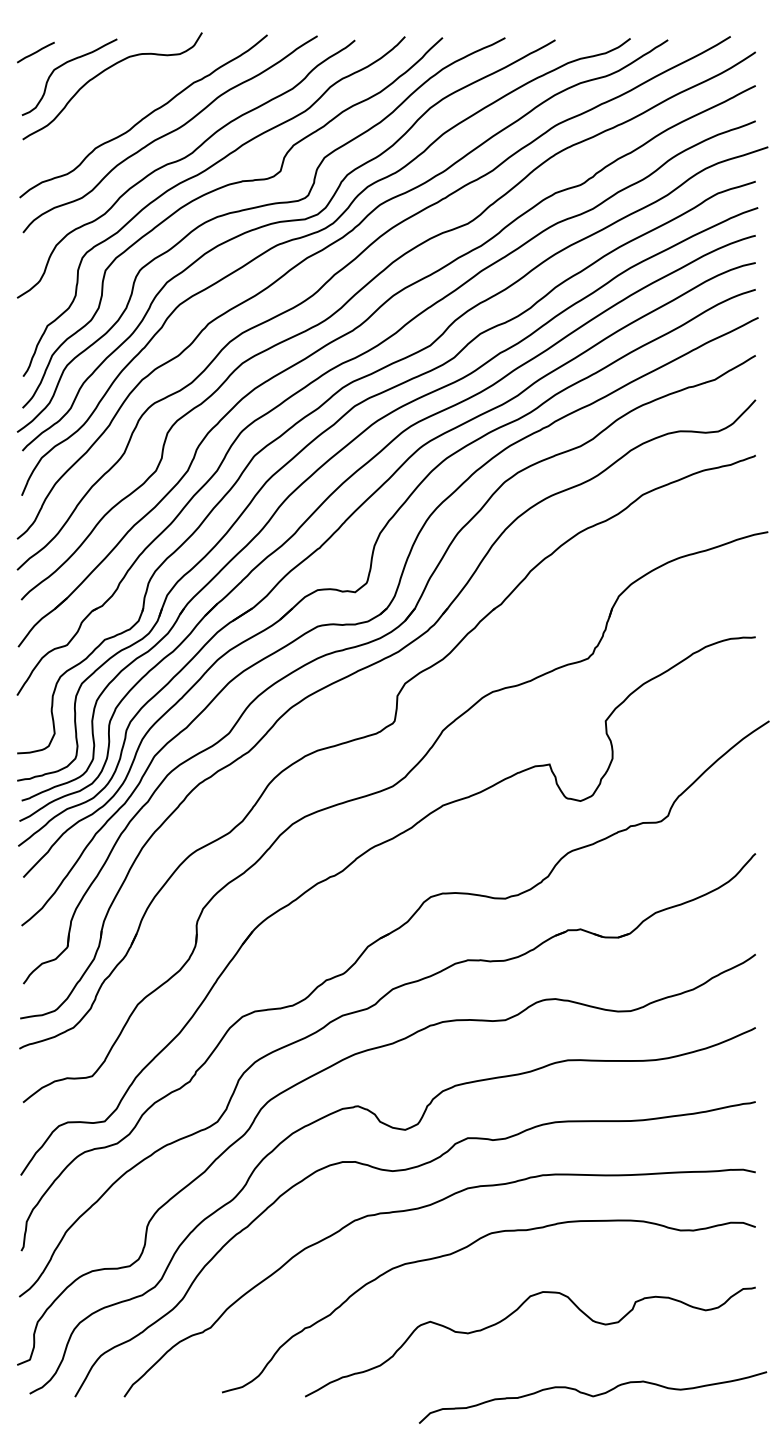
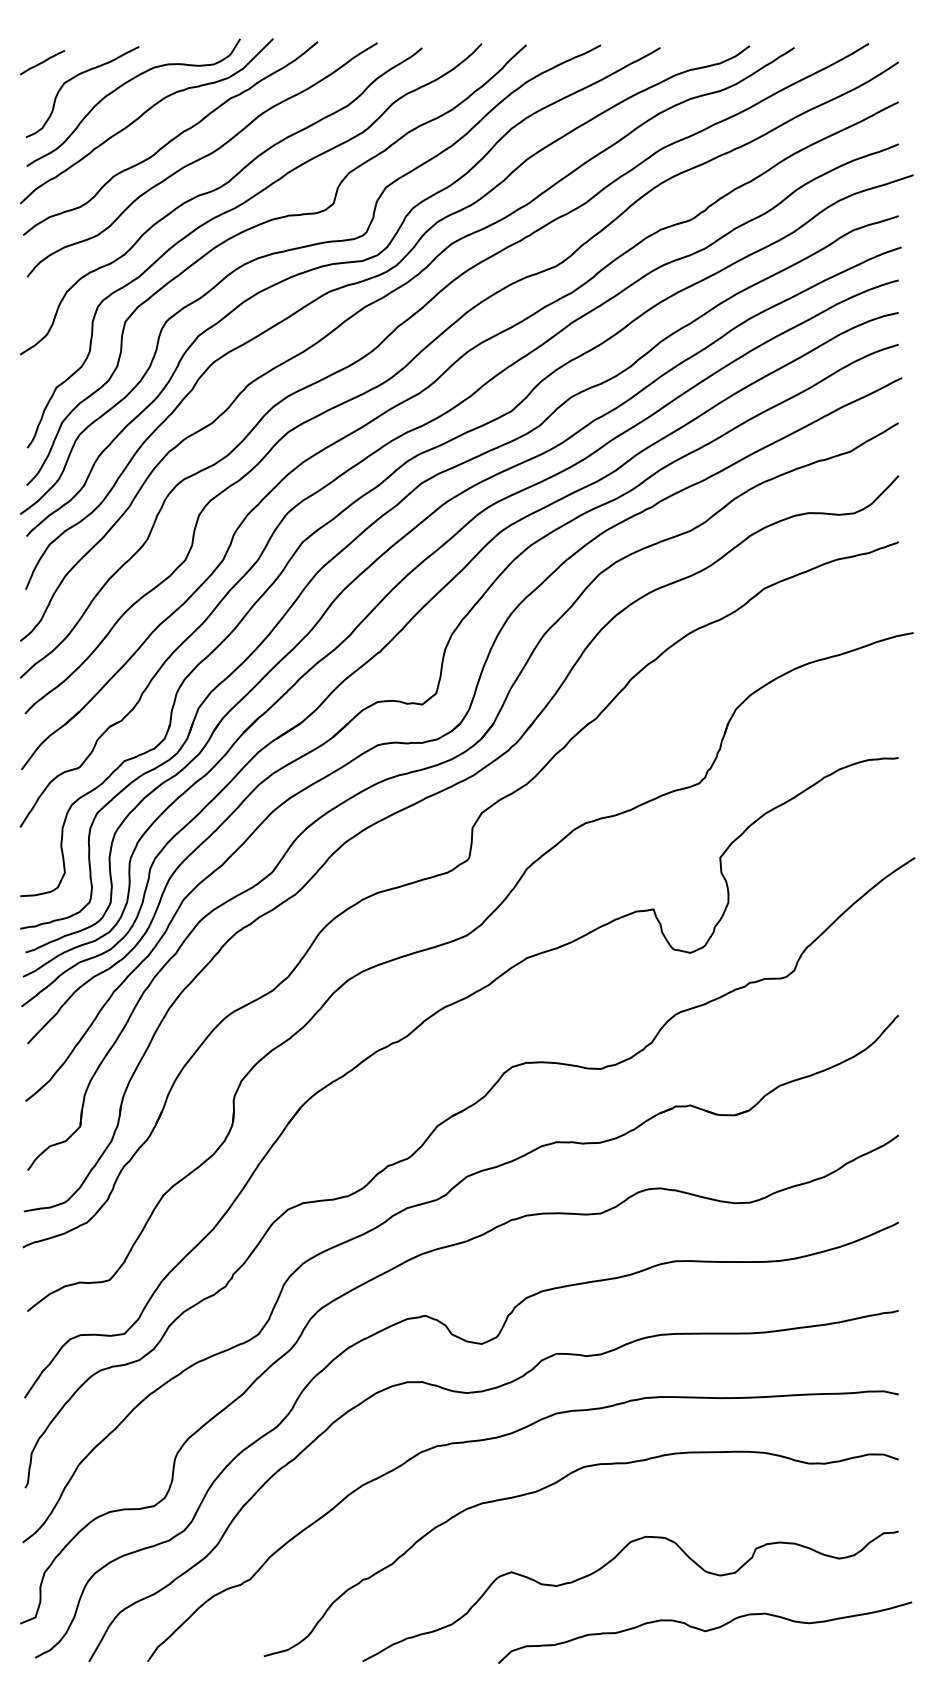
curve: (120, 97) -> (143, 116), added
curve: (592, 1397) -> (704, 1632), moved

